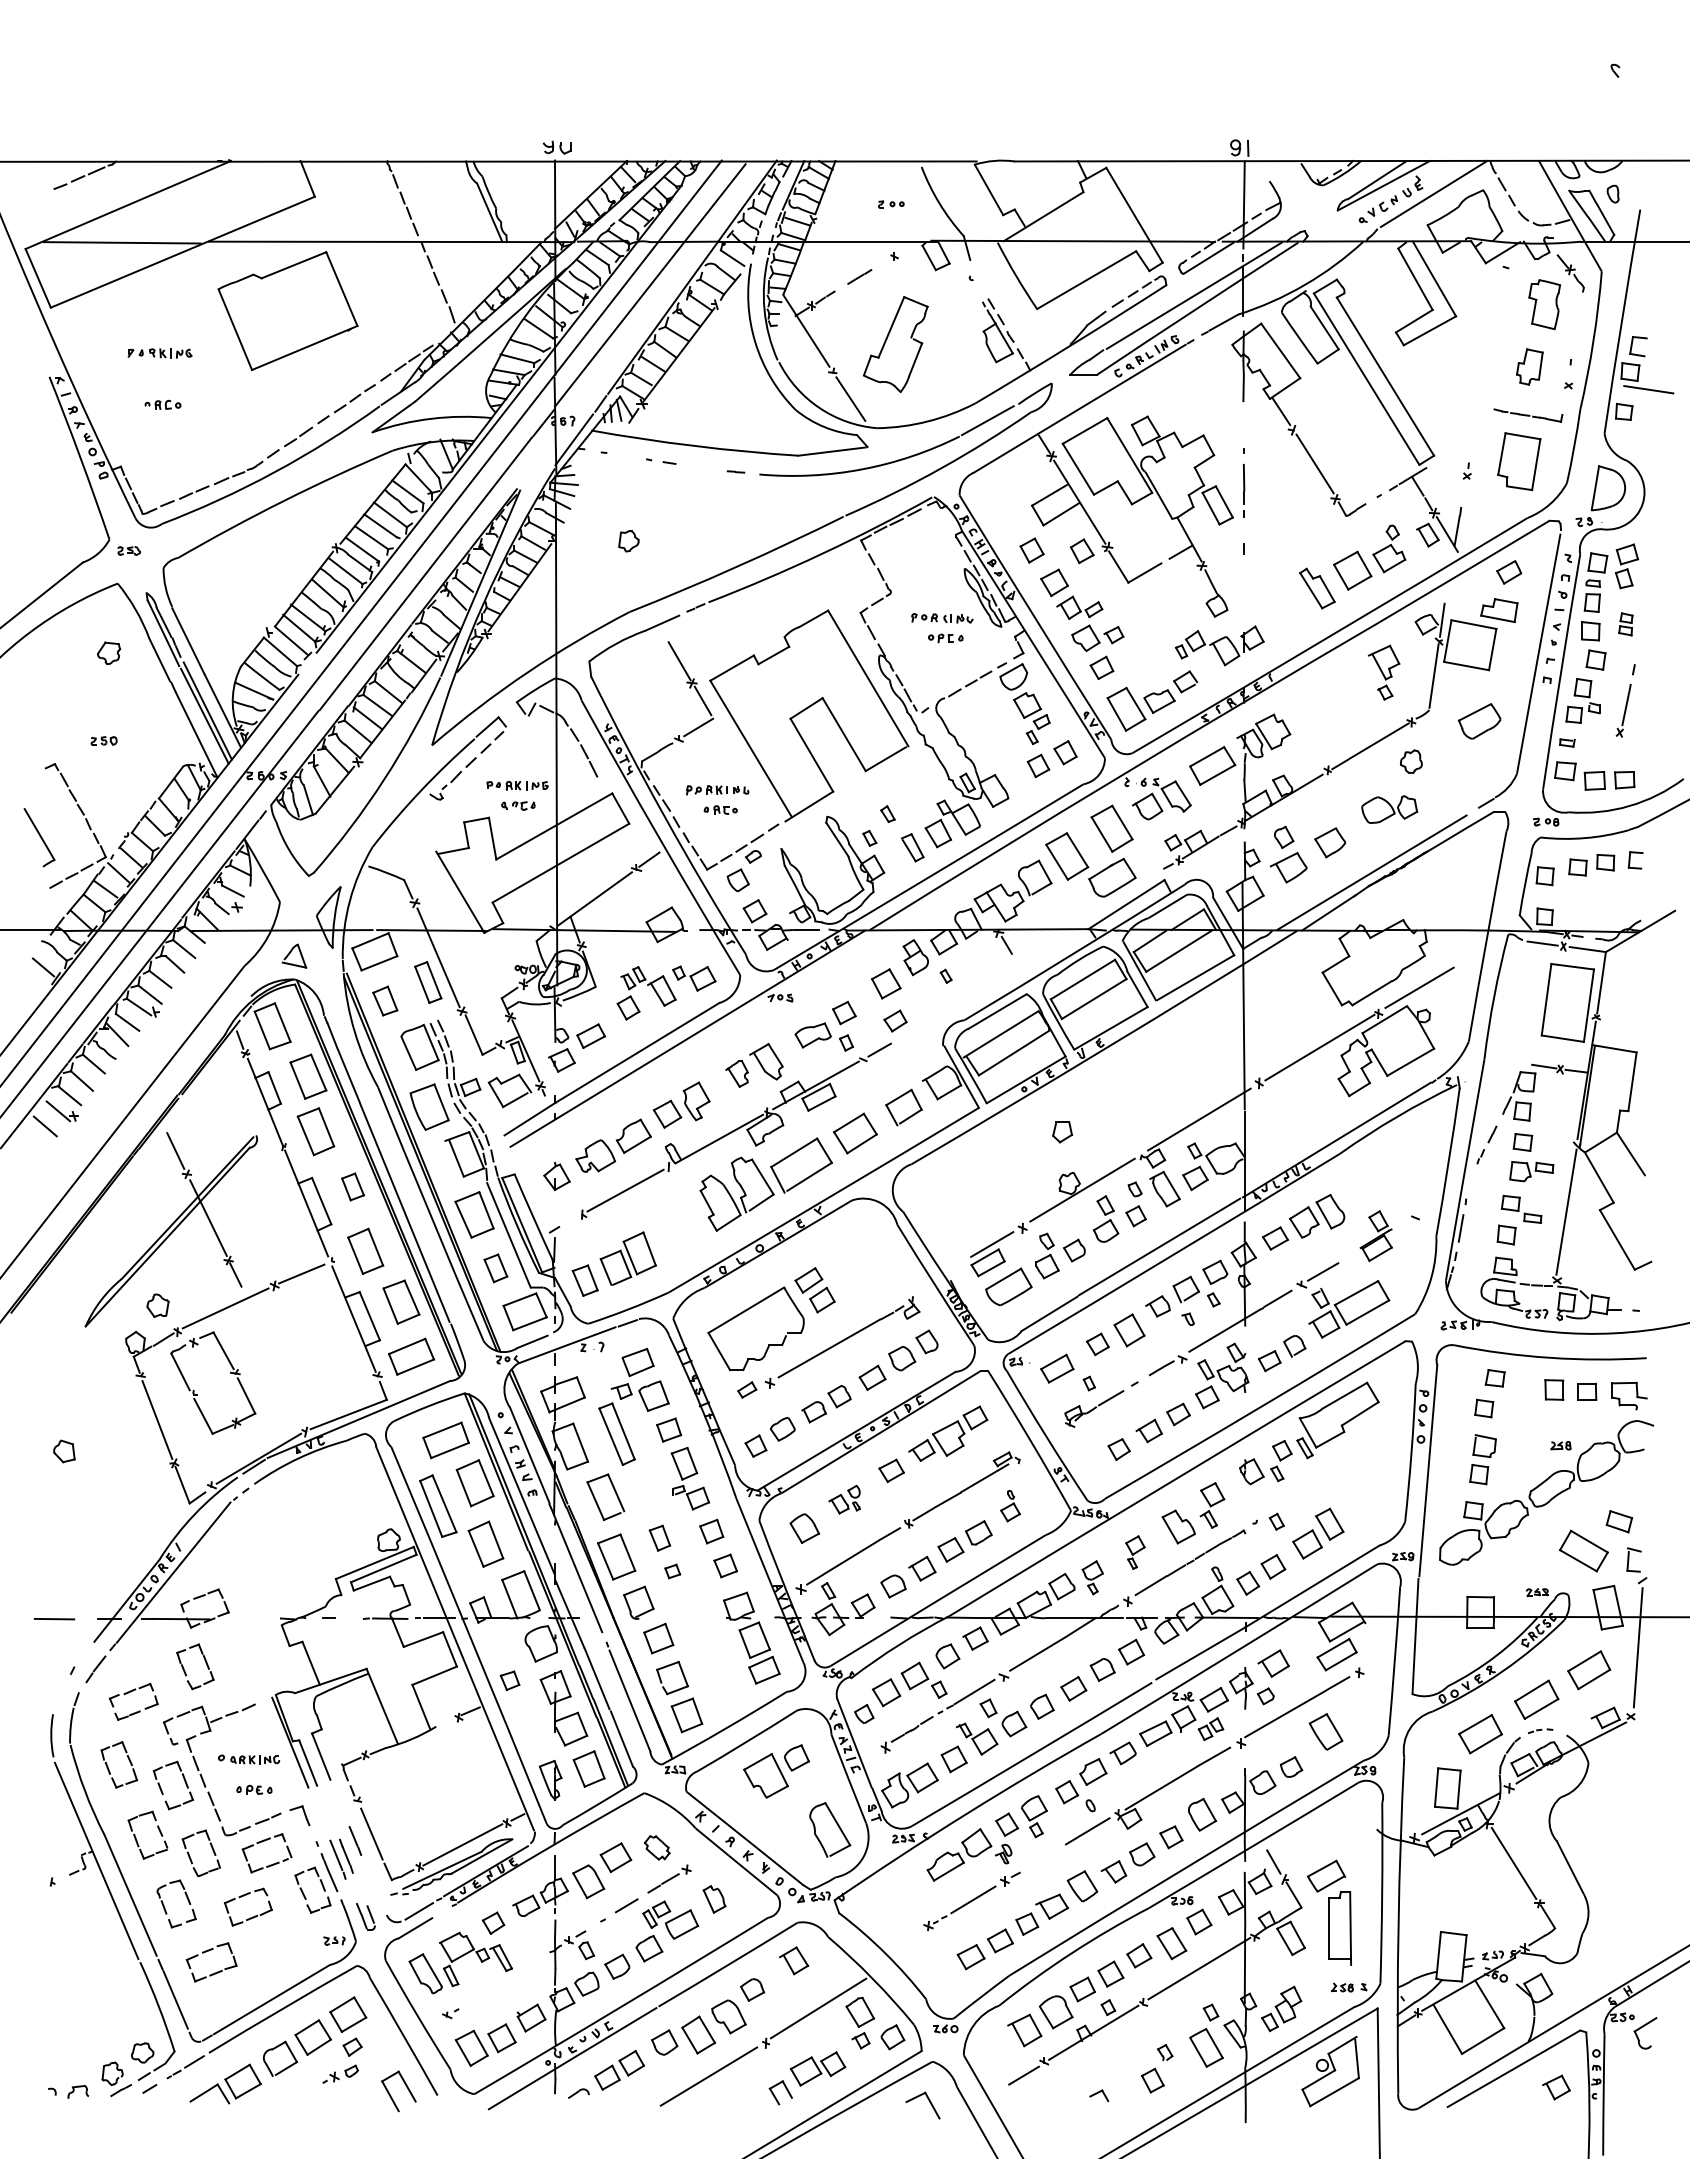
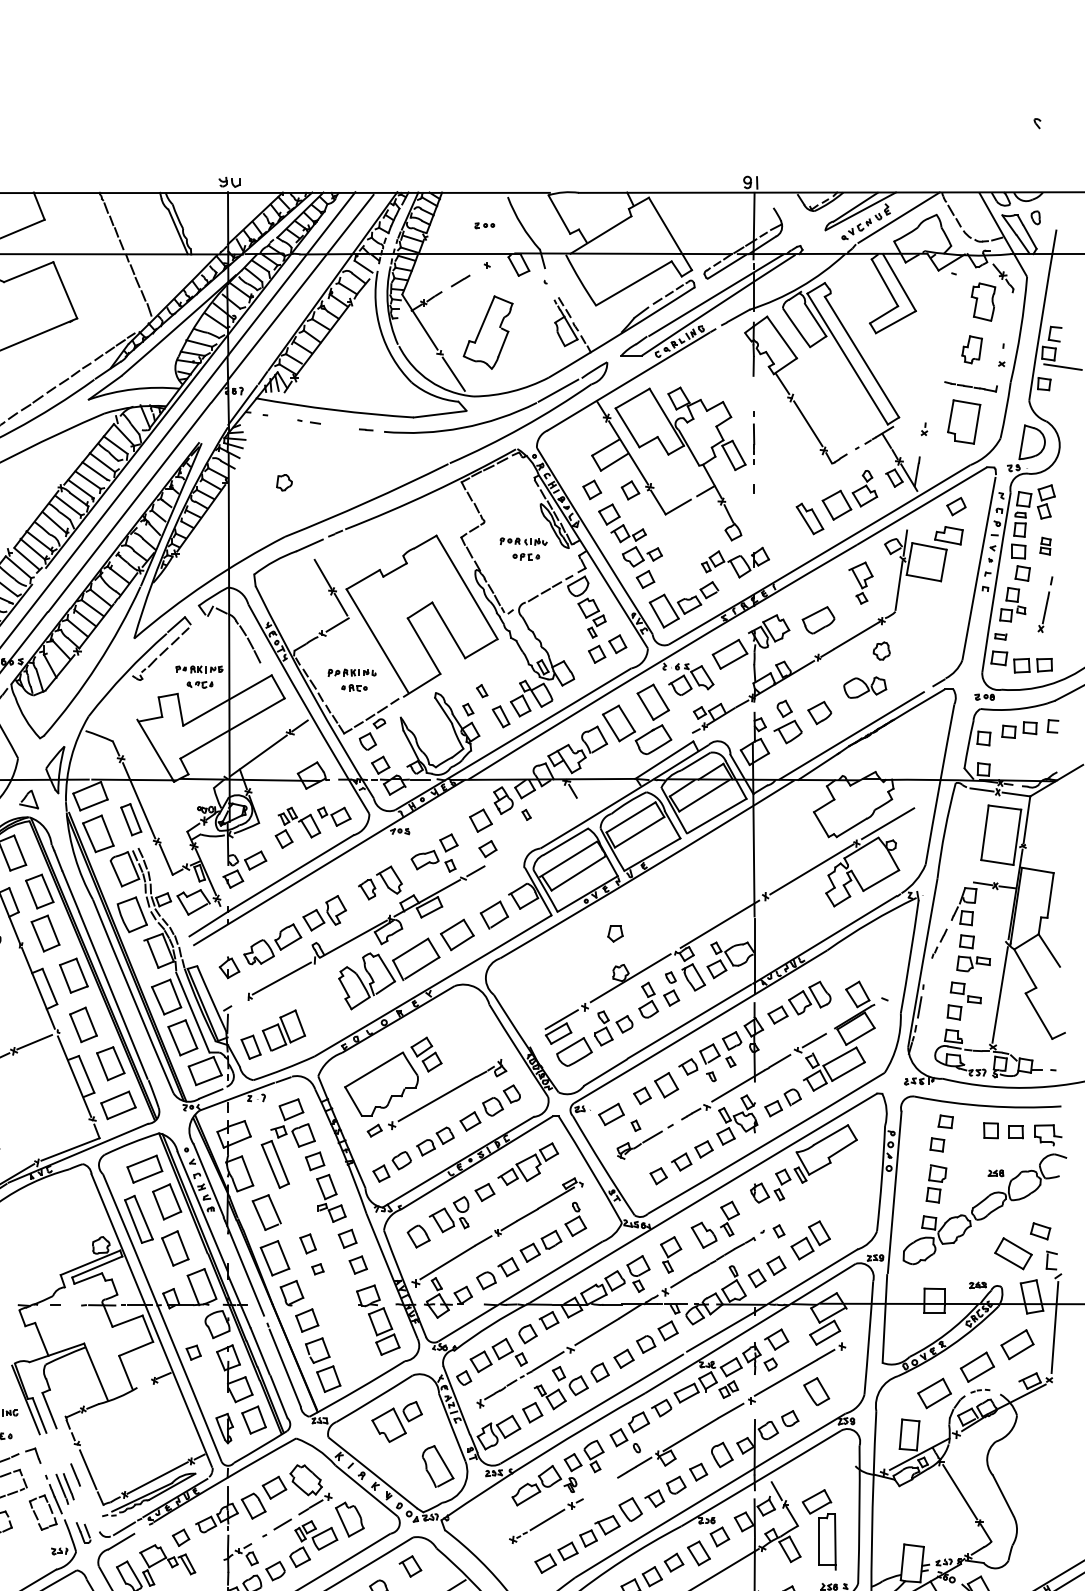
part: (1479, 721) -> (818, 620), moved
part: (385, 1000) -> (98, 833), size x1.67
part: (352, 1186) -> (73, 975), size x1.67
part: (1376, 1235) -> (855, 1012), size x1.67
part: (495, 1268) -> (182, 1037), size x1.67
part: (844, 1499) -> (449, 1214), size x1.67
part: (1010, 1505) -> (575, 1218), size x1.43
part: (1135, 1552) -> (671, 1254), size x1.43
part: (1092, 1577) -> (638, 1273), size x1.43
part: (656, 1847) -> (305, 1479), size x1.67
part: (714, 1899) -> (349, 1519), size x1.67

